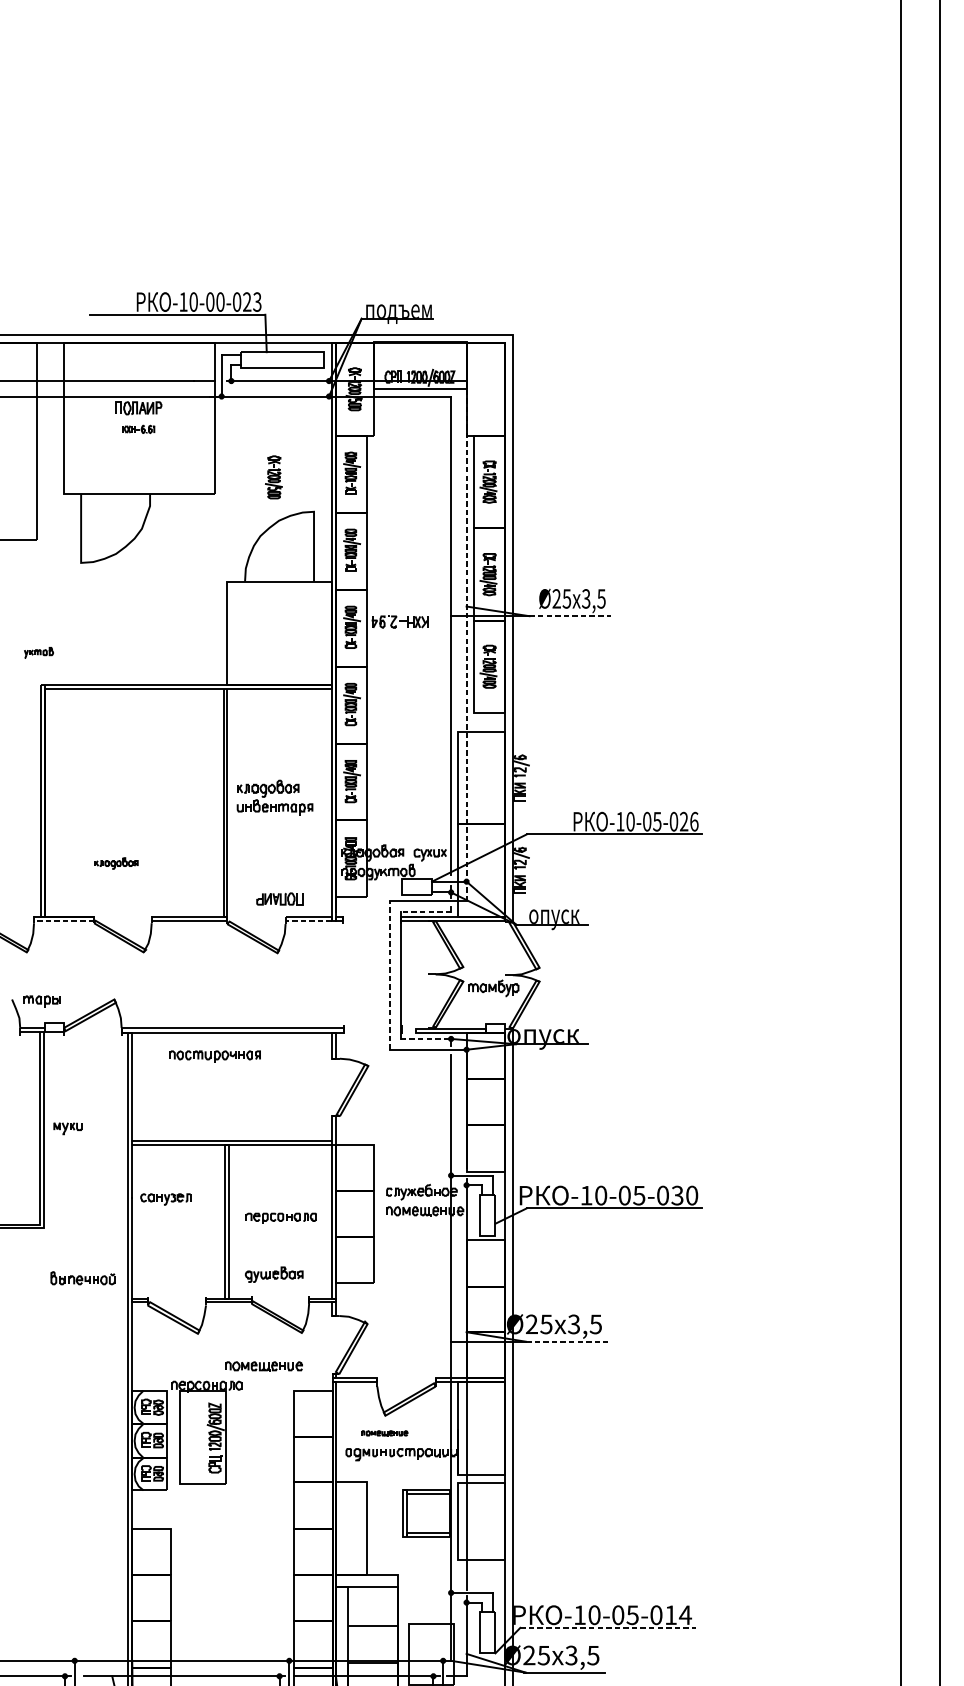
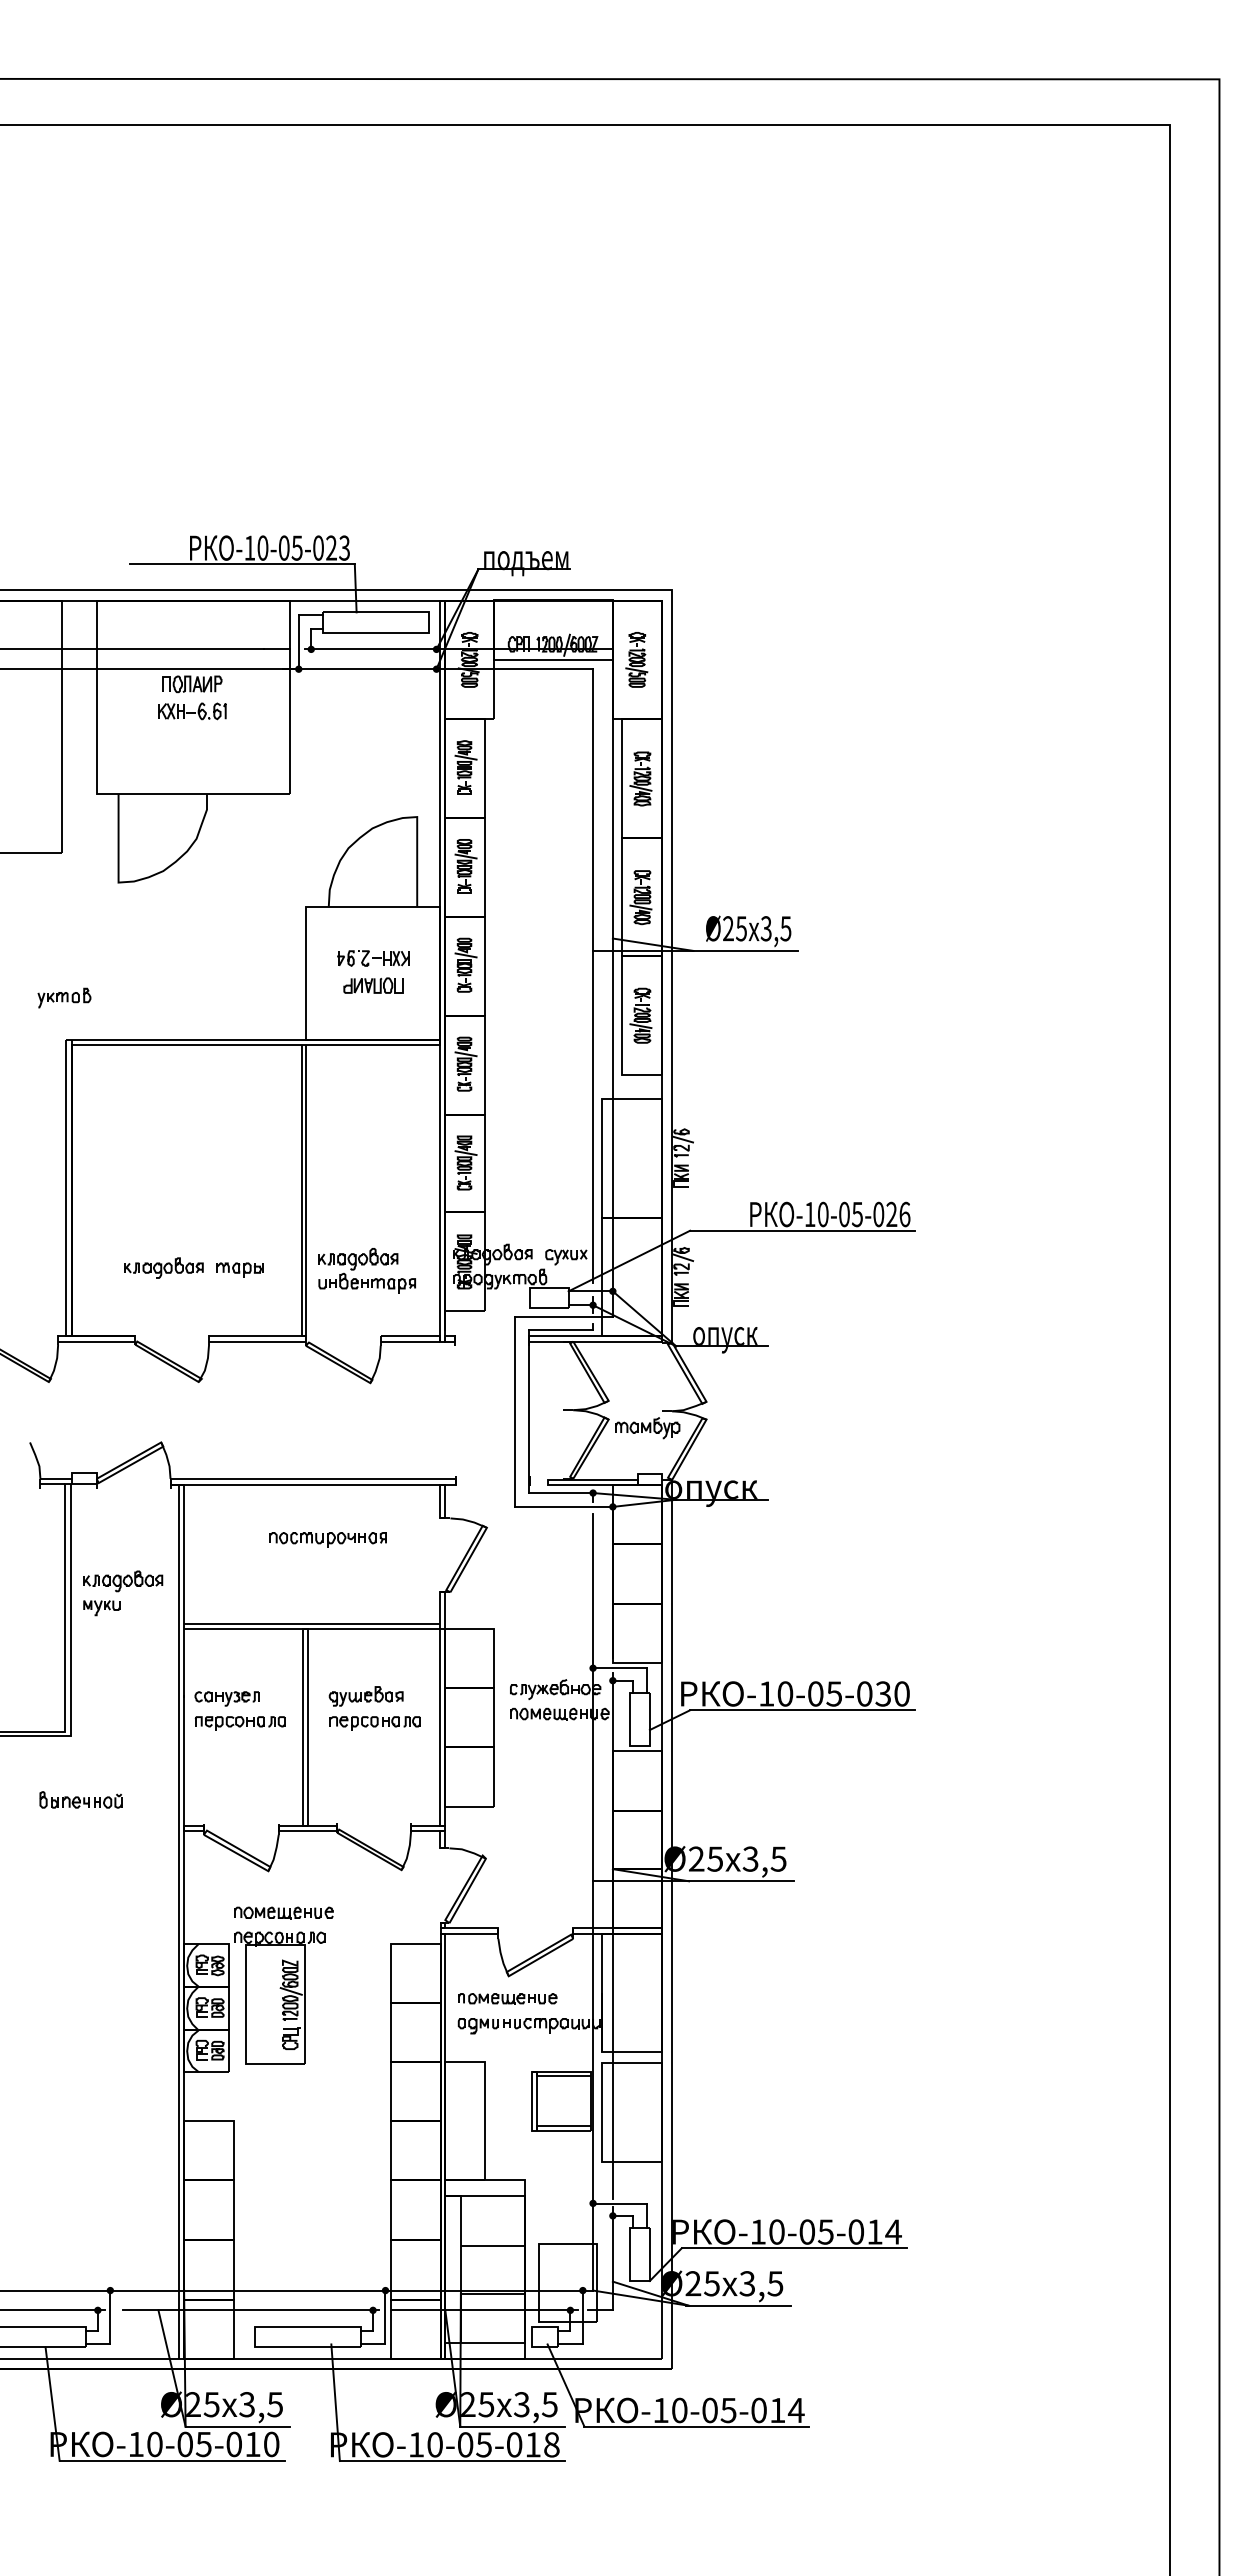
text: (219, 301) -> (296, 547), -10-00-023 -> -10-05-023
part: (138, 429) -> (192, 711), size x1.67
part: (273, 477) -> (636, 659), moved
line: (570, 615) -> (746, 950), dashed -> solid
part: (400, 622) -> (373, 958), moved
line: (466, 641) -> (612, 983), dashed -> solid
part: (38, 652) -> (64, 997), size x1.43
part: (274, 797) -> (366, 1270), moved
part: (116, 863) -> (163, 1267), size x1.43
part: (279, 898) -> (373, 985), moved
line: (425, 912) -> (560, 1330), dashed -> solid
line: (63, 920) -> (96, 1341), dashed -> solid
line: (308, 920) -> (410, 1341), dashed -> solid
line: (389, 975) -> (514, 1411), dashed -> solid
part: (41, 1001) -> (239, 1269), moved
line: (426, 1039) -> (561, 1493), dashed -> solid
part: (214, 1056) -> (327, 1539), moved
part: (84, 1107) -> (123, 1581), added
part: (175, 1218) -> (239, 1723), added
part: (273, 1274) -> (365, 1696), moved
part: (82, 1277) -> (80, 1799), moved
line: (566, 1341) -> (741, 1881), dashed -> solid
part: (263, 1366) -> (283, 1912), moved
part: (384, 1433) -> (507, 1998), size x1.67
line: (608, 1628) -> (794, 2248), dashed -> solid

